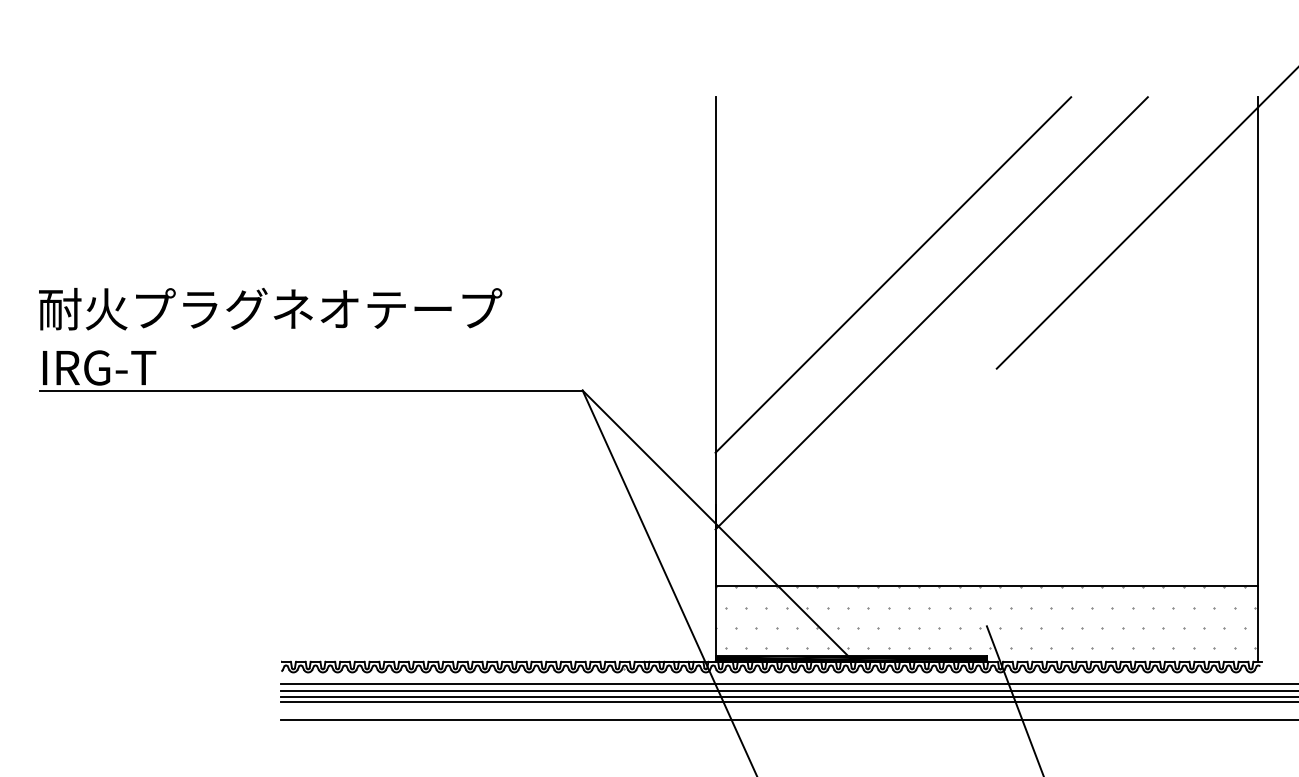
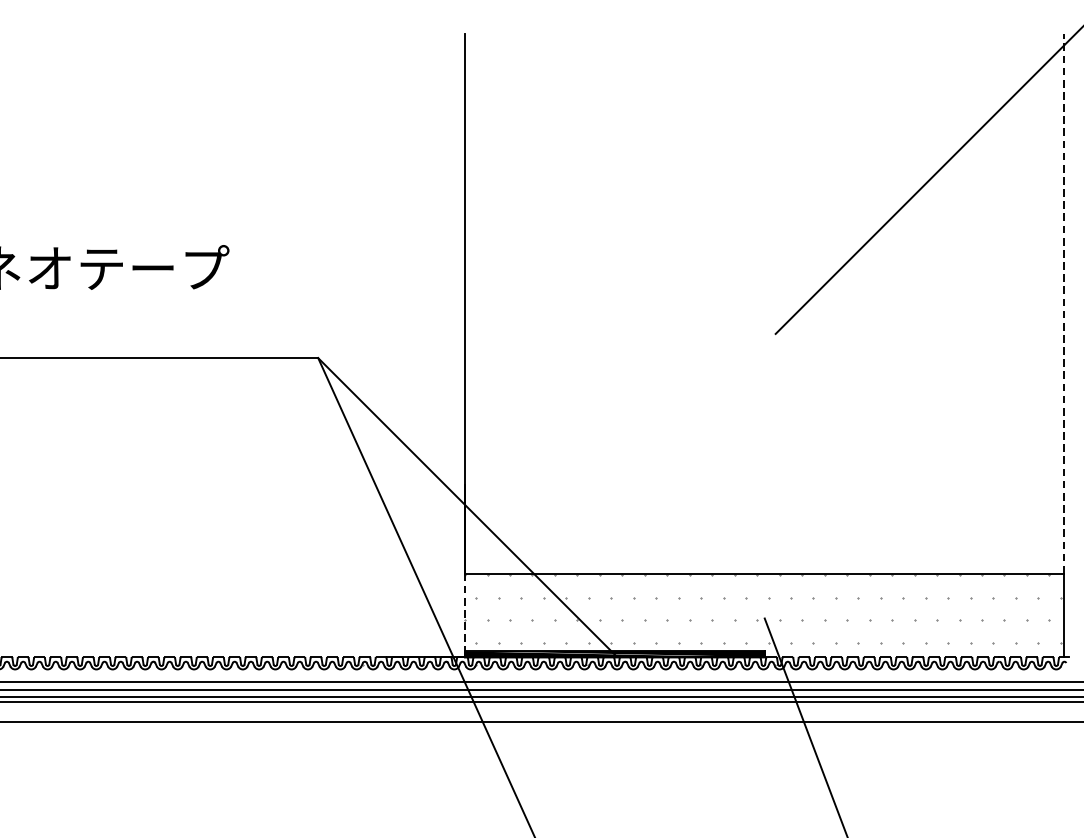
line: (893, 274) -> (661, 229), removed
line: (931, 313) -> (703, 273), removed
line: (1258, 340) -> (1064, 302), solid -> dashed
line: (715, 621) -> (464, 613), solid -> dashed

